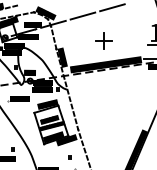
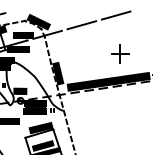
part: (103, 40) -> (119, 53), moved

